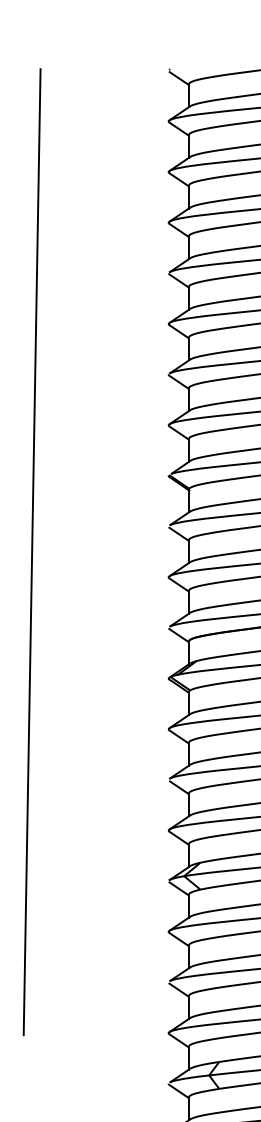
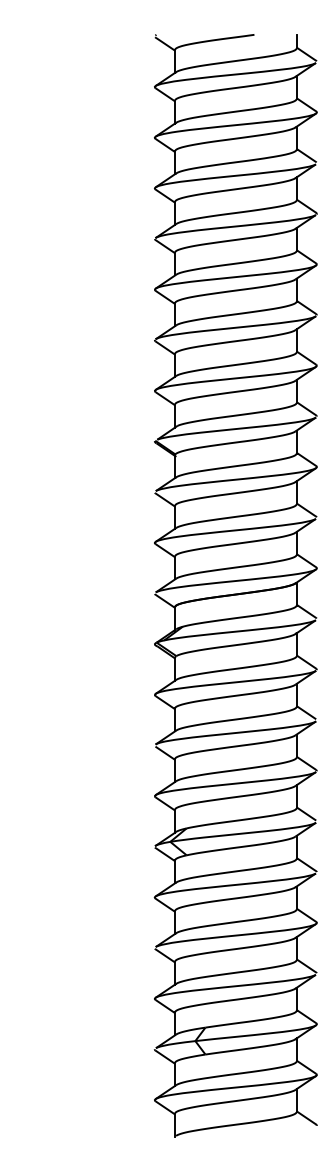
line: (31, 551) -> (17, 517), removed

